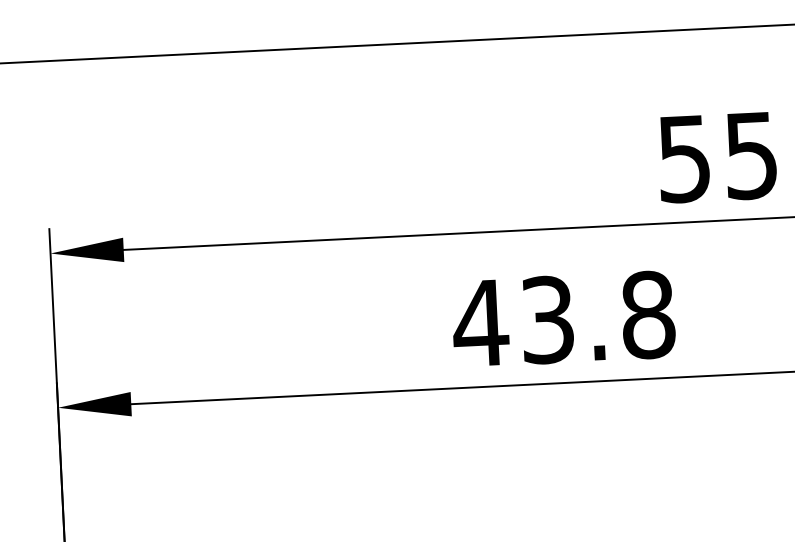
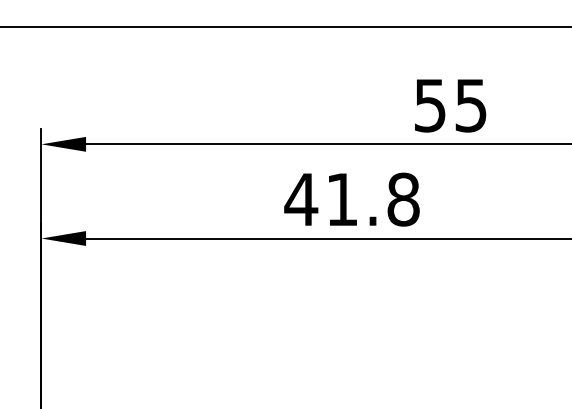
text: (546, 319) -> (341, 199), 43.8 -> 41.8

